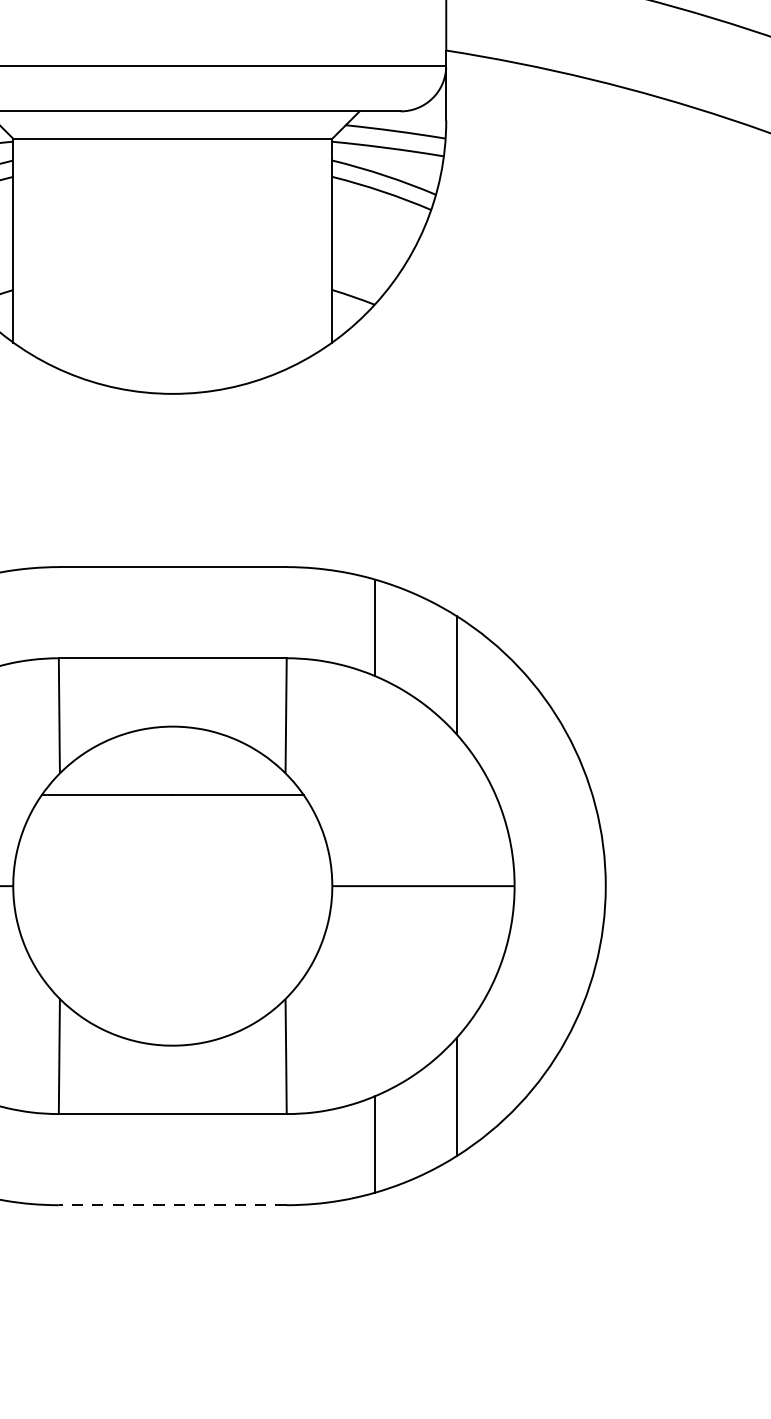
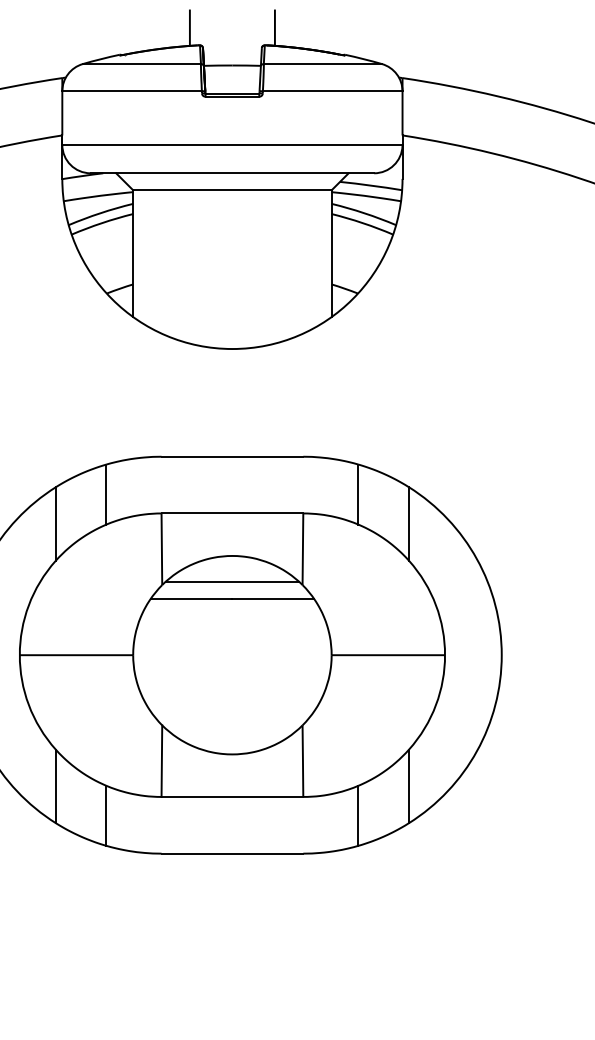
line: (171, 767) -> (231, 581), added
line: (172, 1204) -> (232, 853), dashed -> solid

